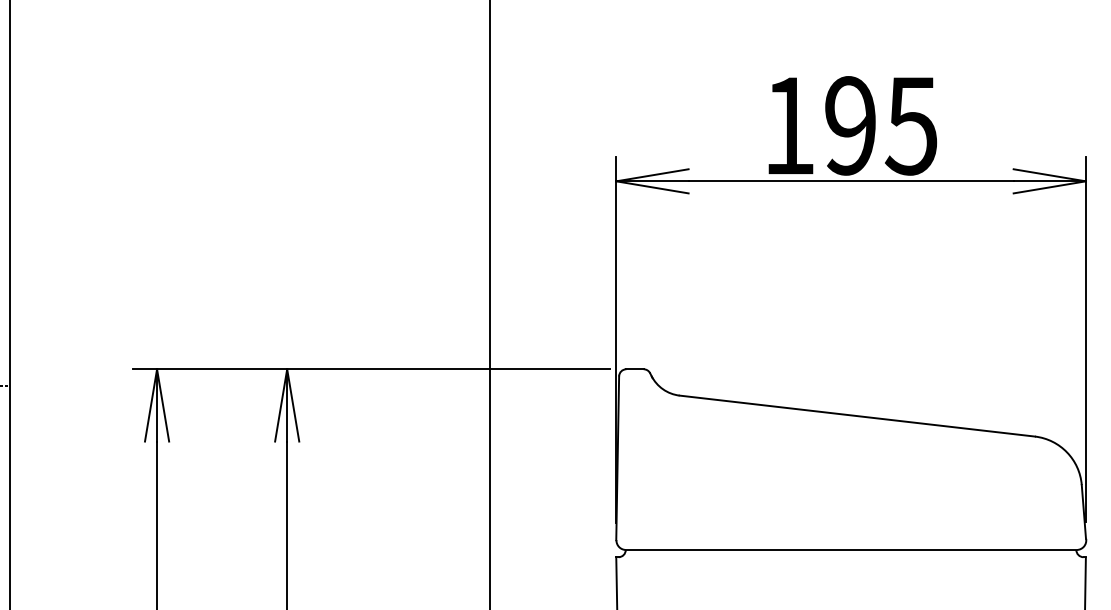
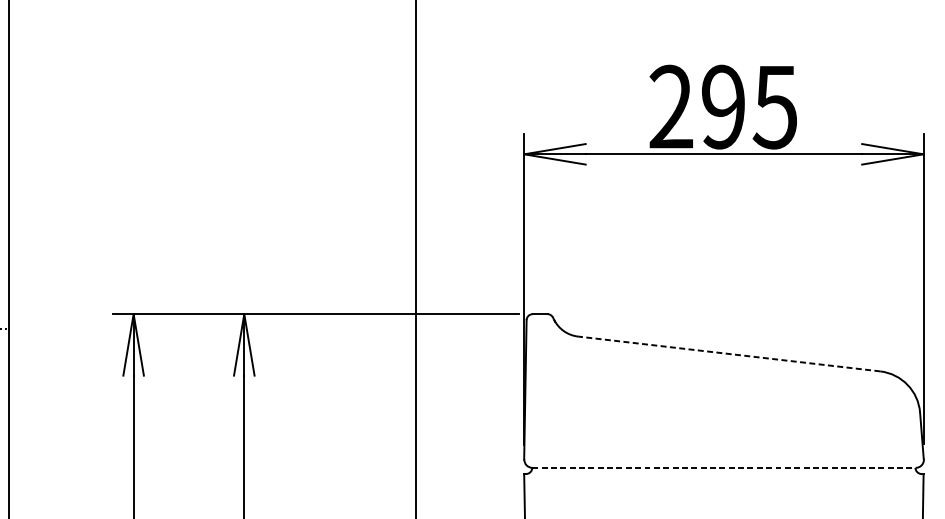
text: (788, 125) -> (670, 106), 195 -> 295
line: (857, 416) -> (729, 354), solid -> dashed
line: (851, 550) -> (724, 468), solid -> dashed

